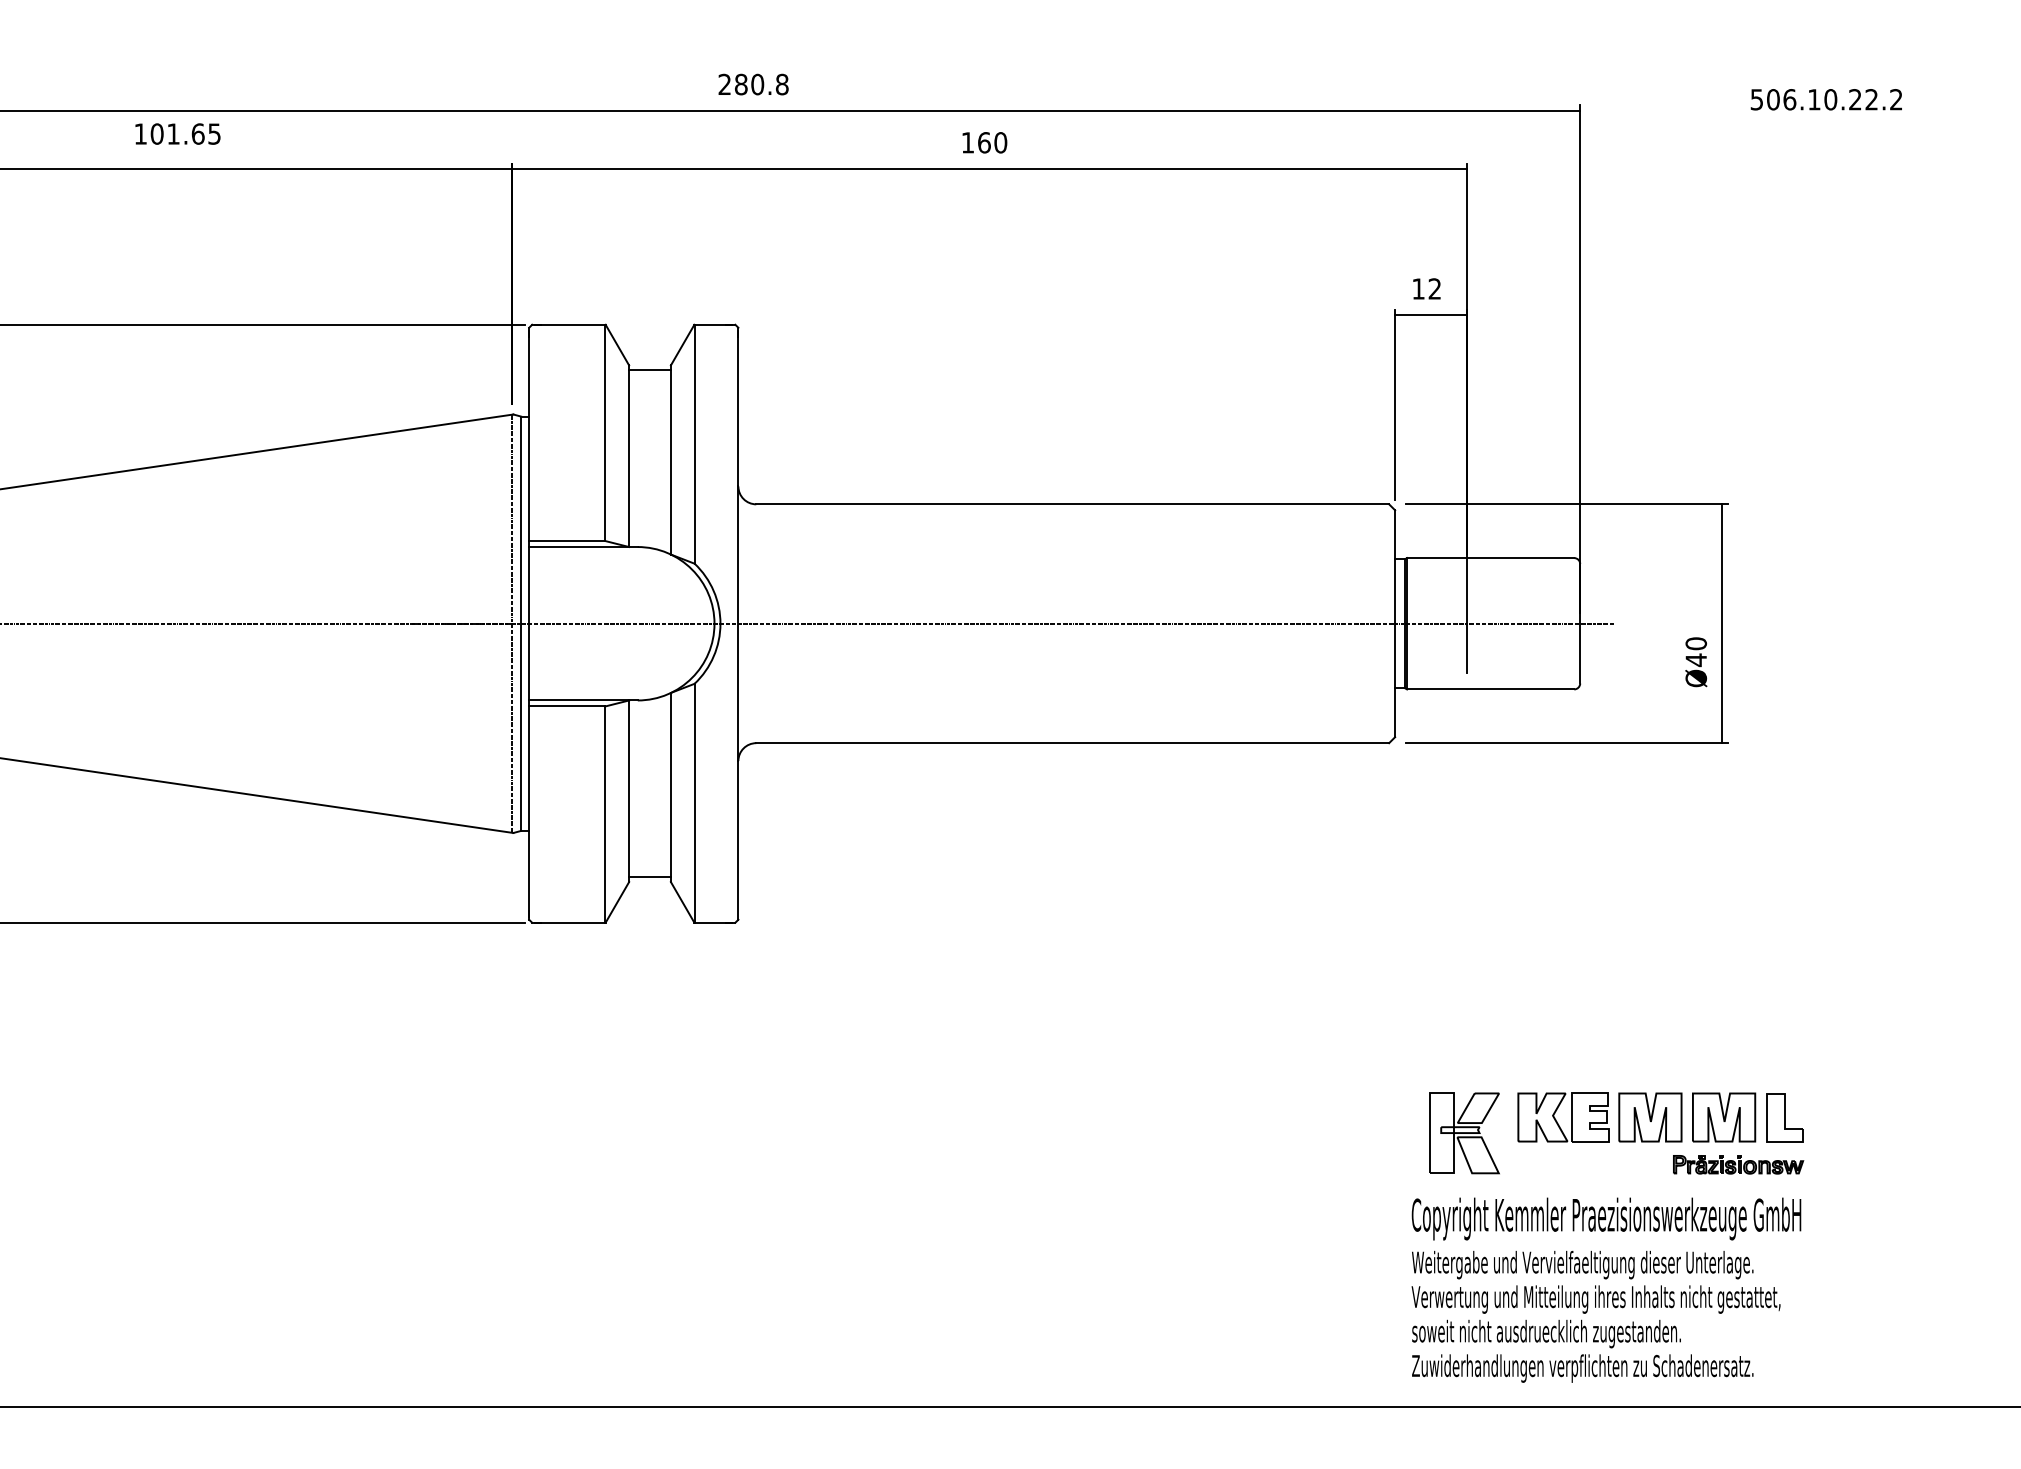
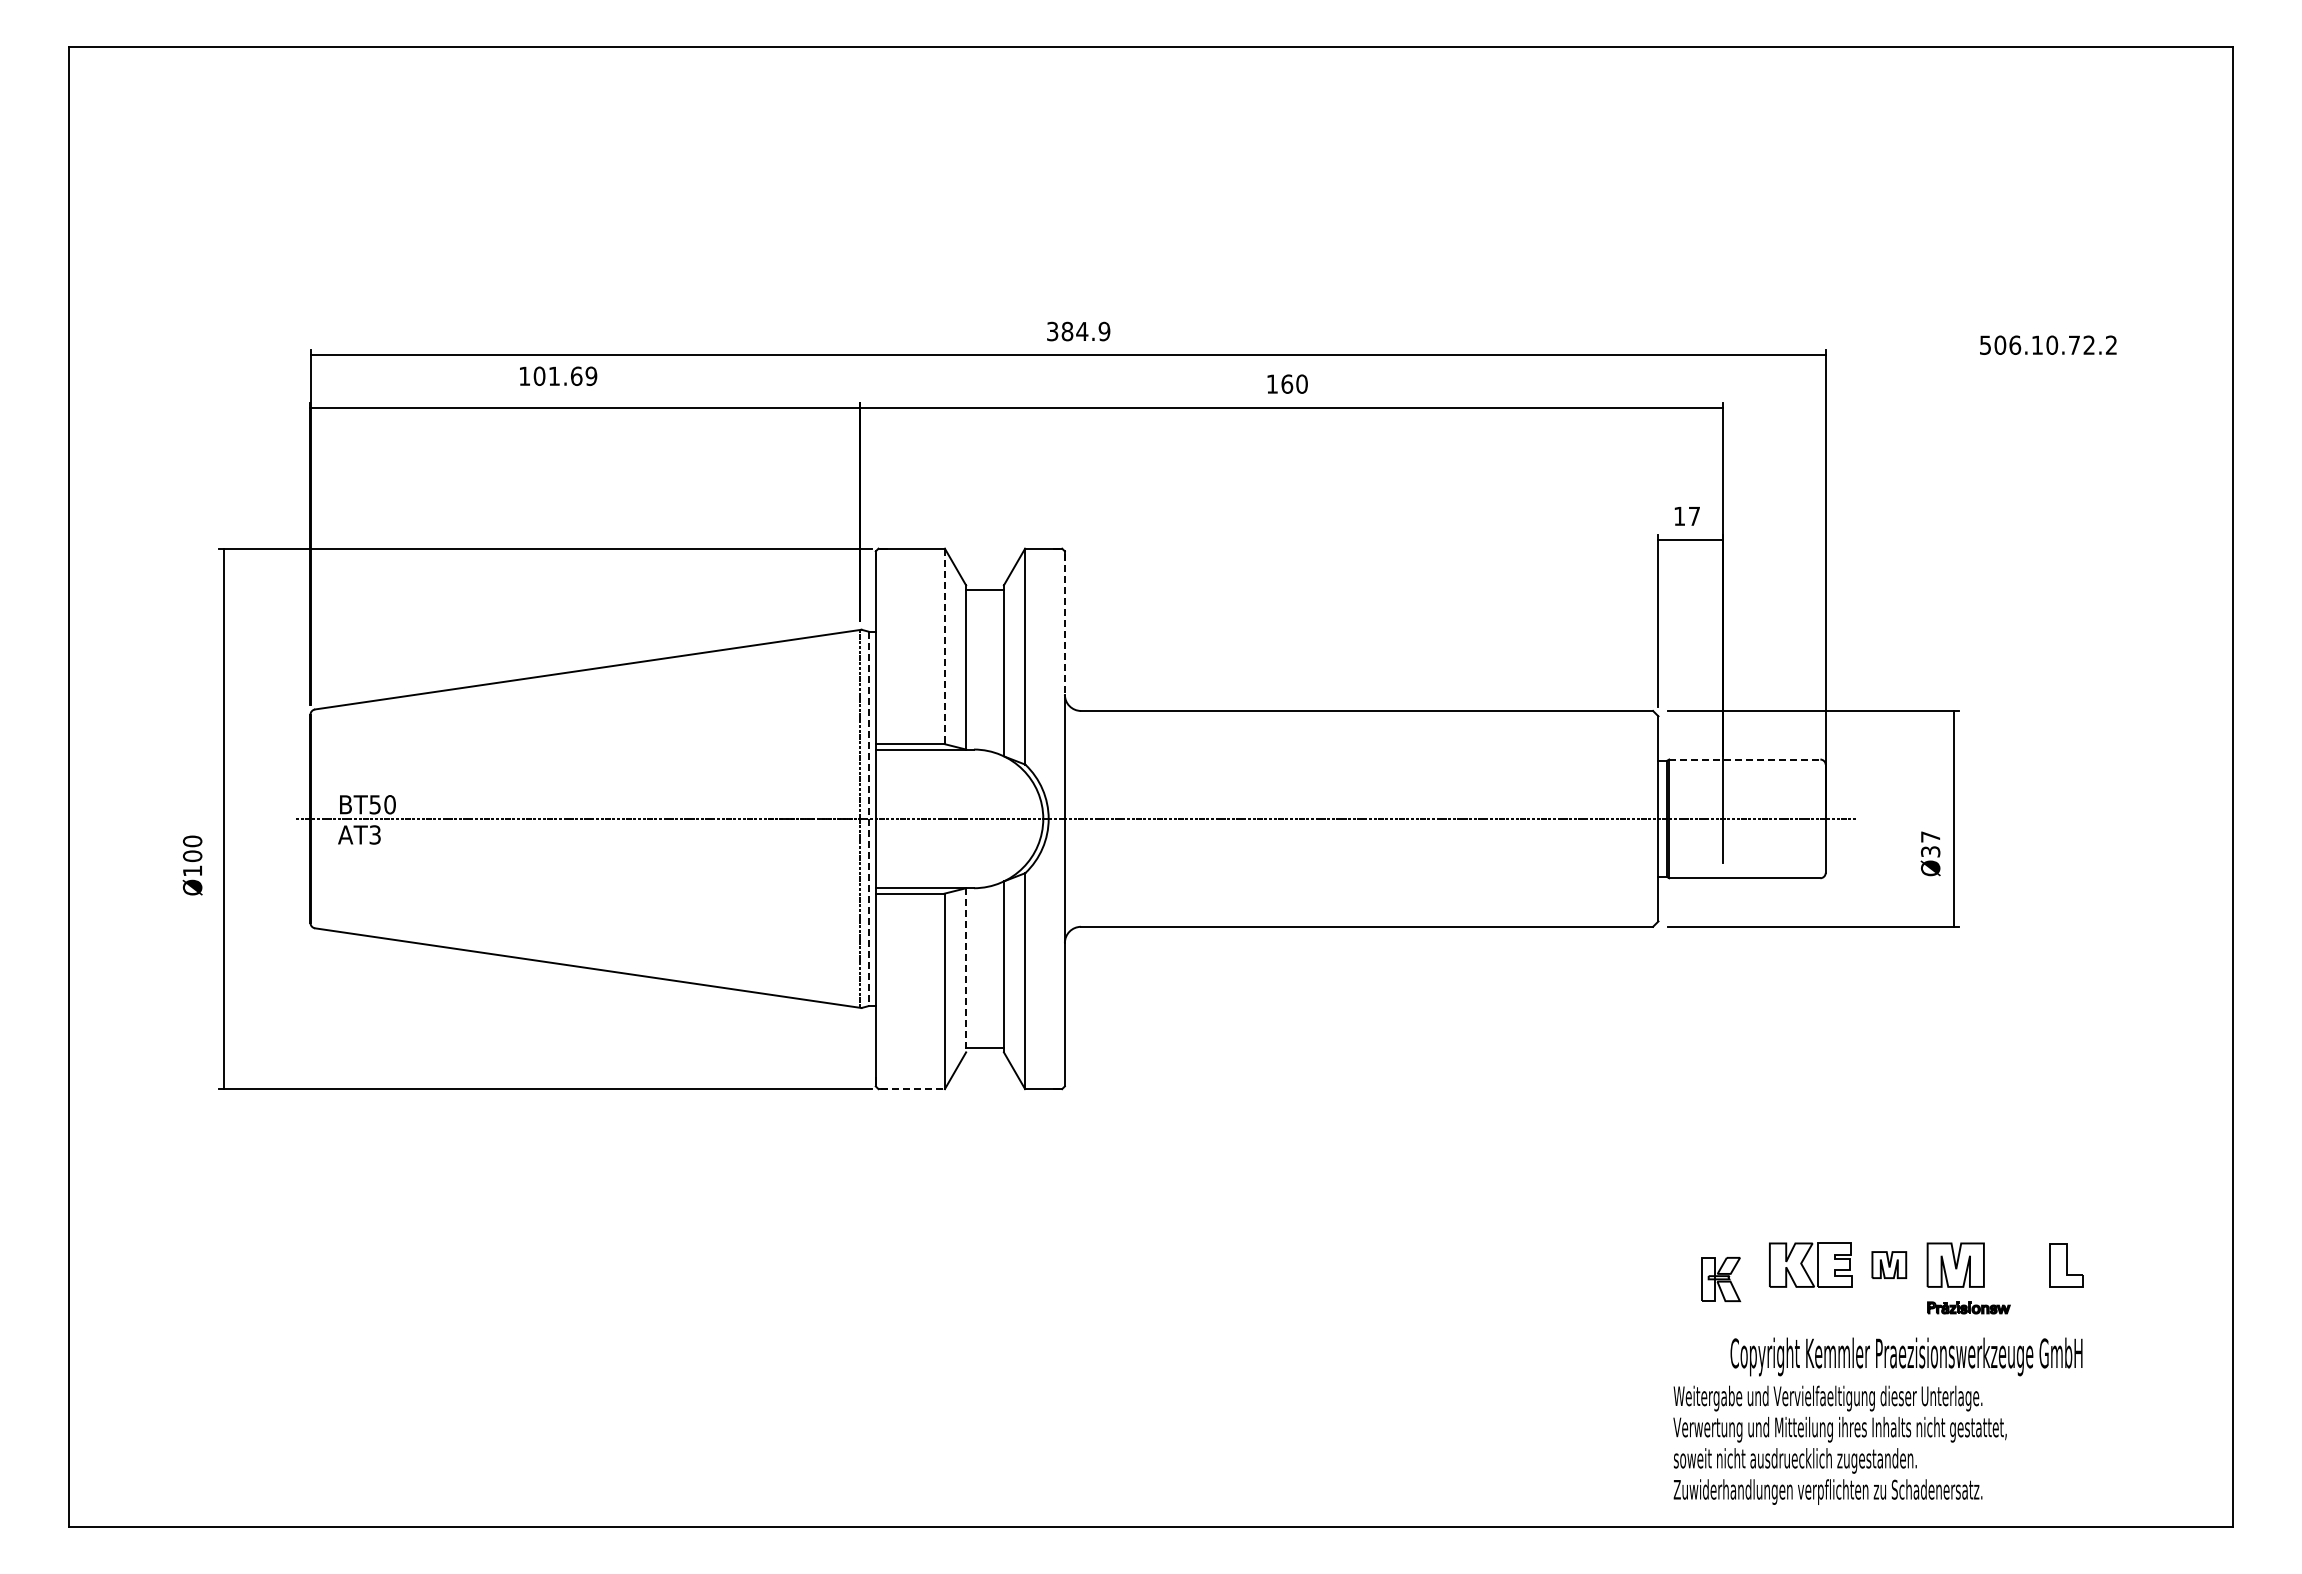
text: (753, 84) -> (1078, 331), 280.8 -> 384.9
text: (1854, 98) -> (2073, 344), 506.10.22.2 -> 506.10.72.2
text: (214, 133) -> (591, 375), 101.65 -> 101.69
text: (1433, 288) -> (1693, 515), 12 -> 17
line: (737, 408) -> (1064, 624), solid -> dashed
line: (605, 433) -> (944, 646), solid -> dashed
line: (1490, 558) -> (1744, 759), solid -> dashed
line: (521, 624) -> (868, 819), solid -> dashed
text: (1696, 652) -> (1930, 844), Ø40 -> Ø37
line: (629, 791) -> (966, 970), solid -> dashed
line: (570, 923) -> (913, 1089), solid -> dashed
part: (1650, 1116) -> (1889, 1264), size x0.6
part: (1784, 1117) -> (2066, 1265), moved
part: (1464, 1133) -> (1721, 1279), size x0.6
part: (1738, 1164) -> (1968, 1307), size x0.7
text: (1606, 1218) -> (1906, 1356), moved

